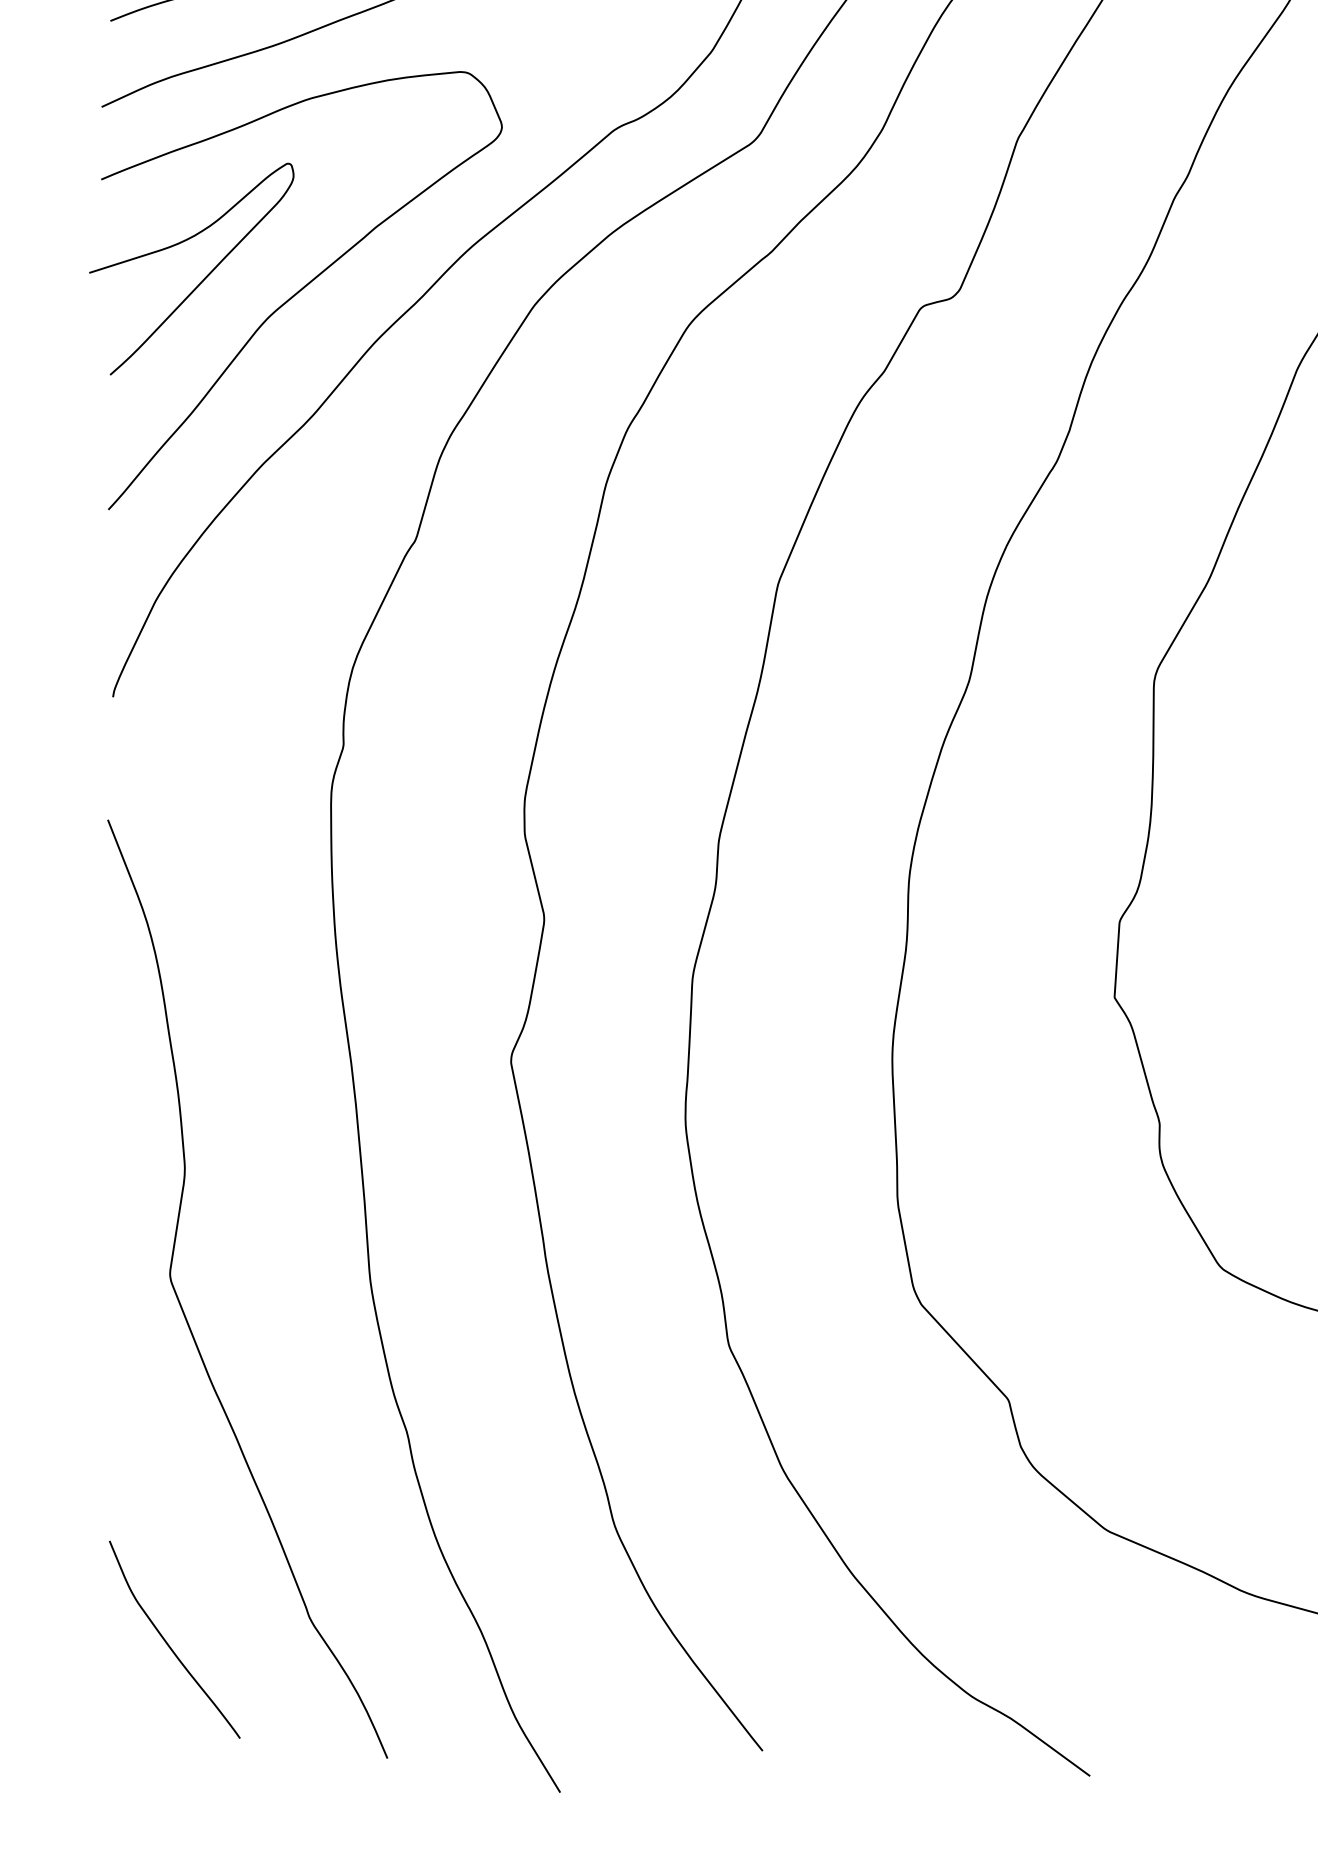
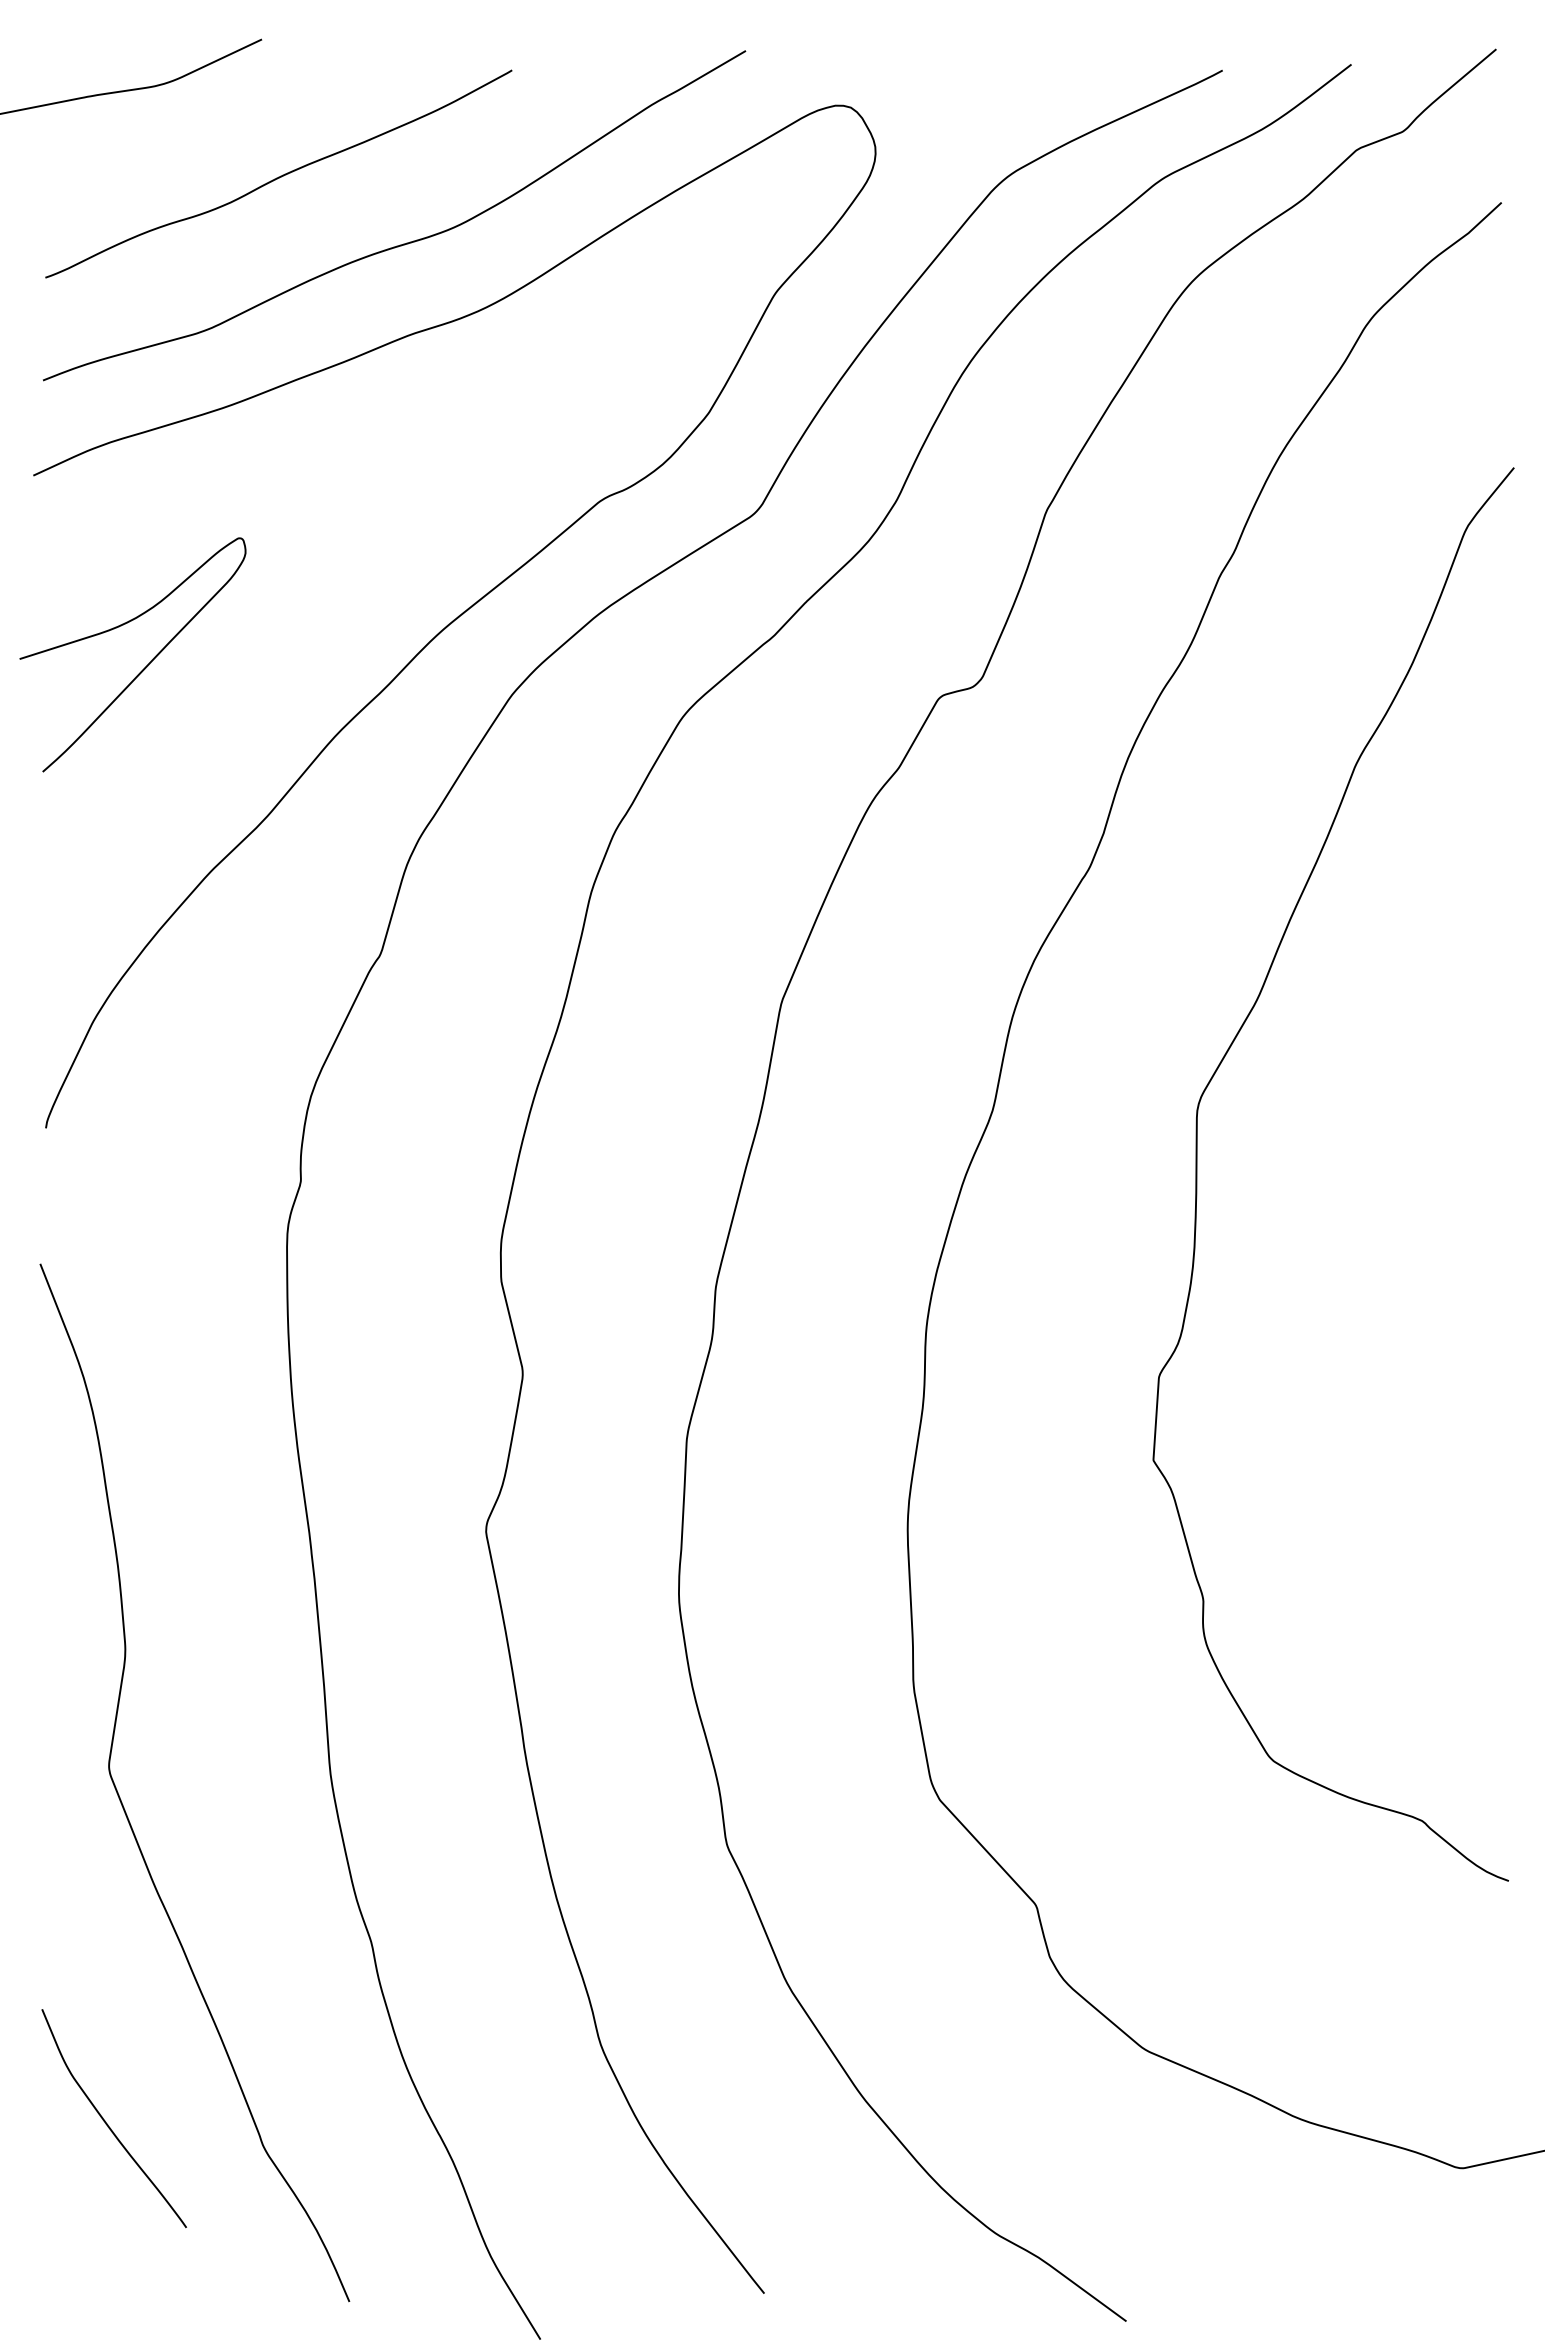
curve: (301, 290) -> (254, 678), removed
curve: (168, 1644) -> (107, 2123), moved

